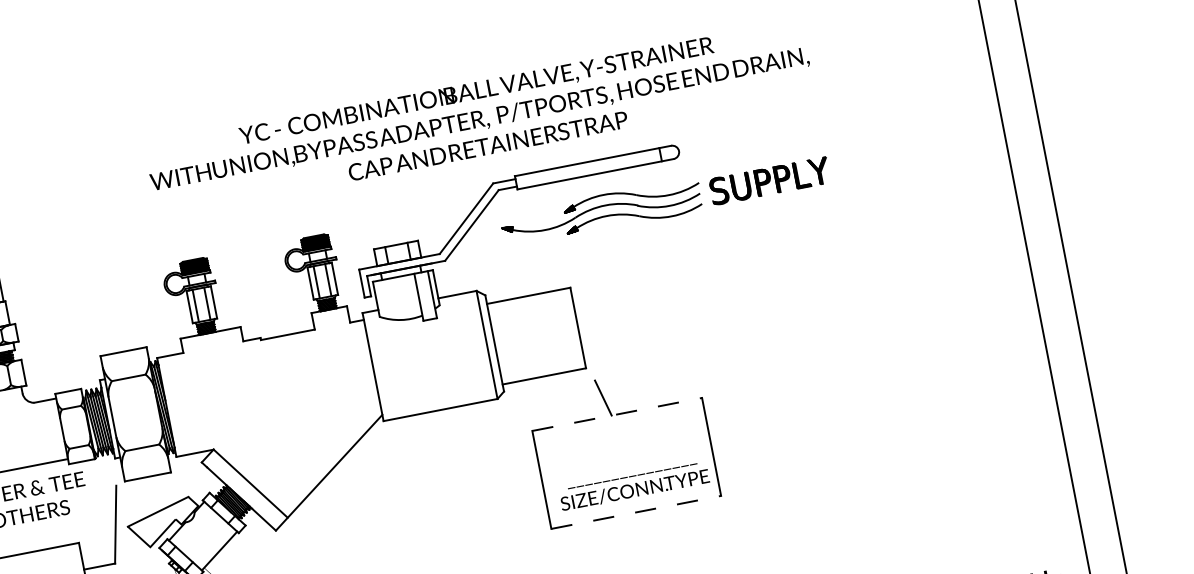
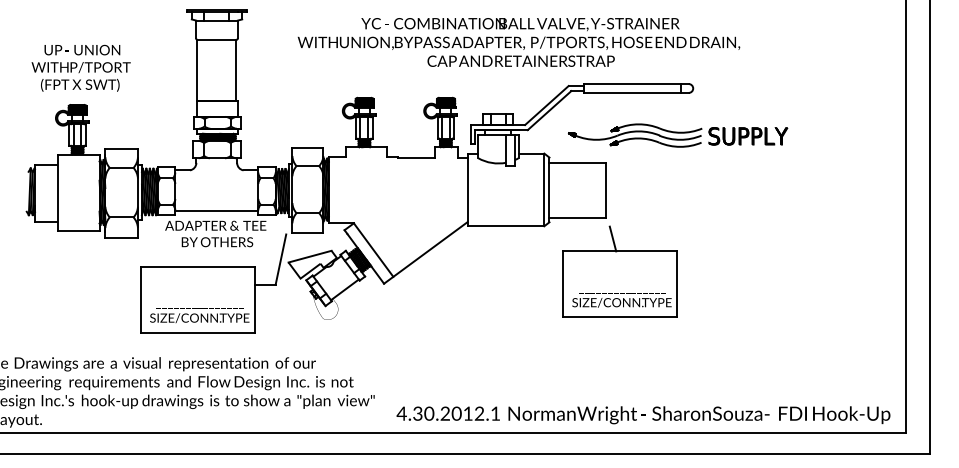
text: (478, 119) -> (518, 42), moved
part: (665, 199) -> (678, 135), moved
line: (618, 414) -> (620, 251), dashed -> solid
line: (637, 512) -> (620, 317), dashed -> solid

